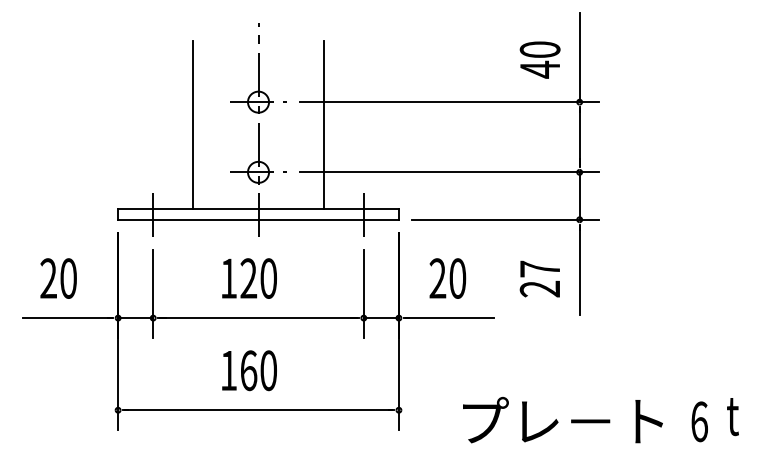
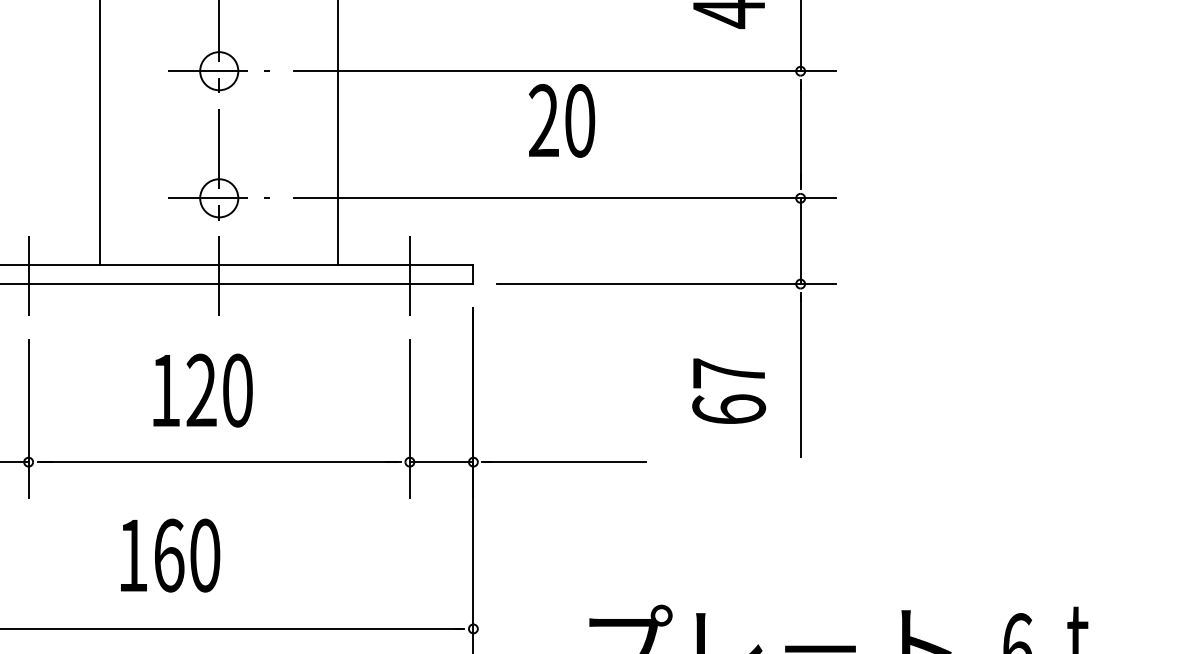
text: (447, 278) -> (561, 120), moved
text: (539, 288) -> (727, 408), 27 -> 67
text: (249, 370) -> (170, 555), moved

